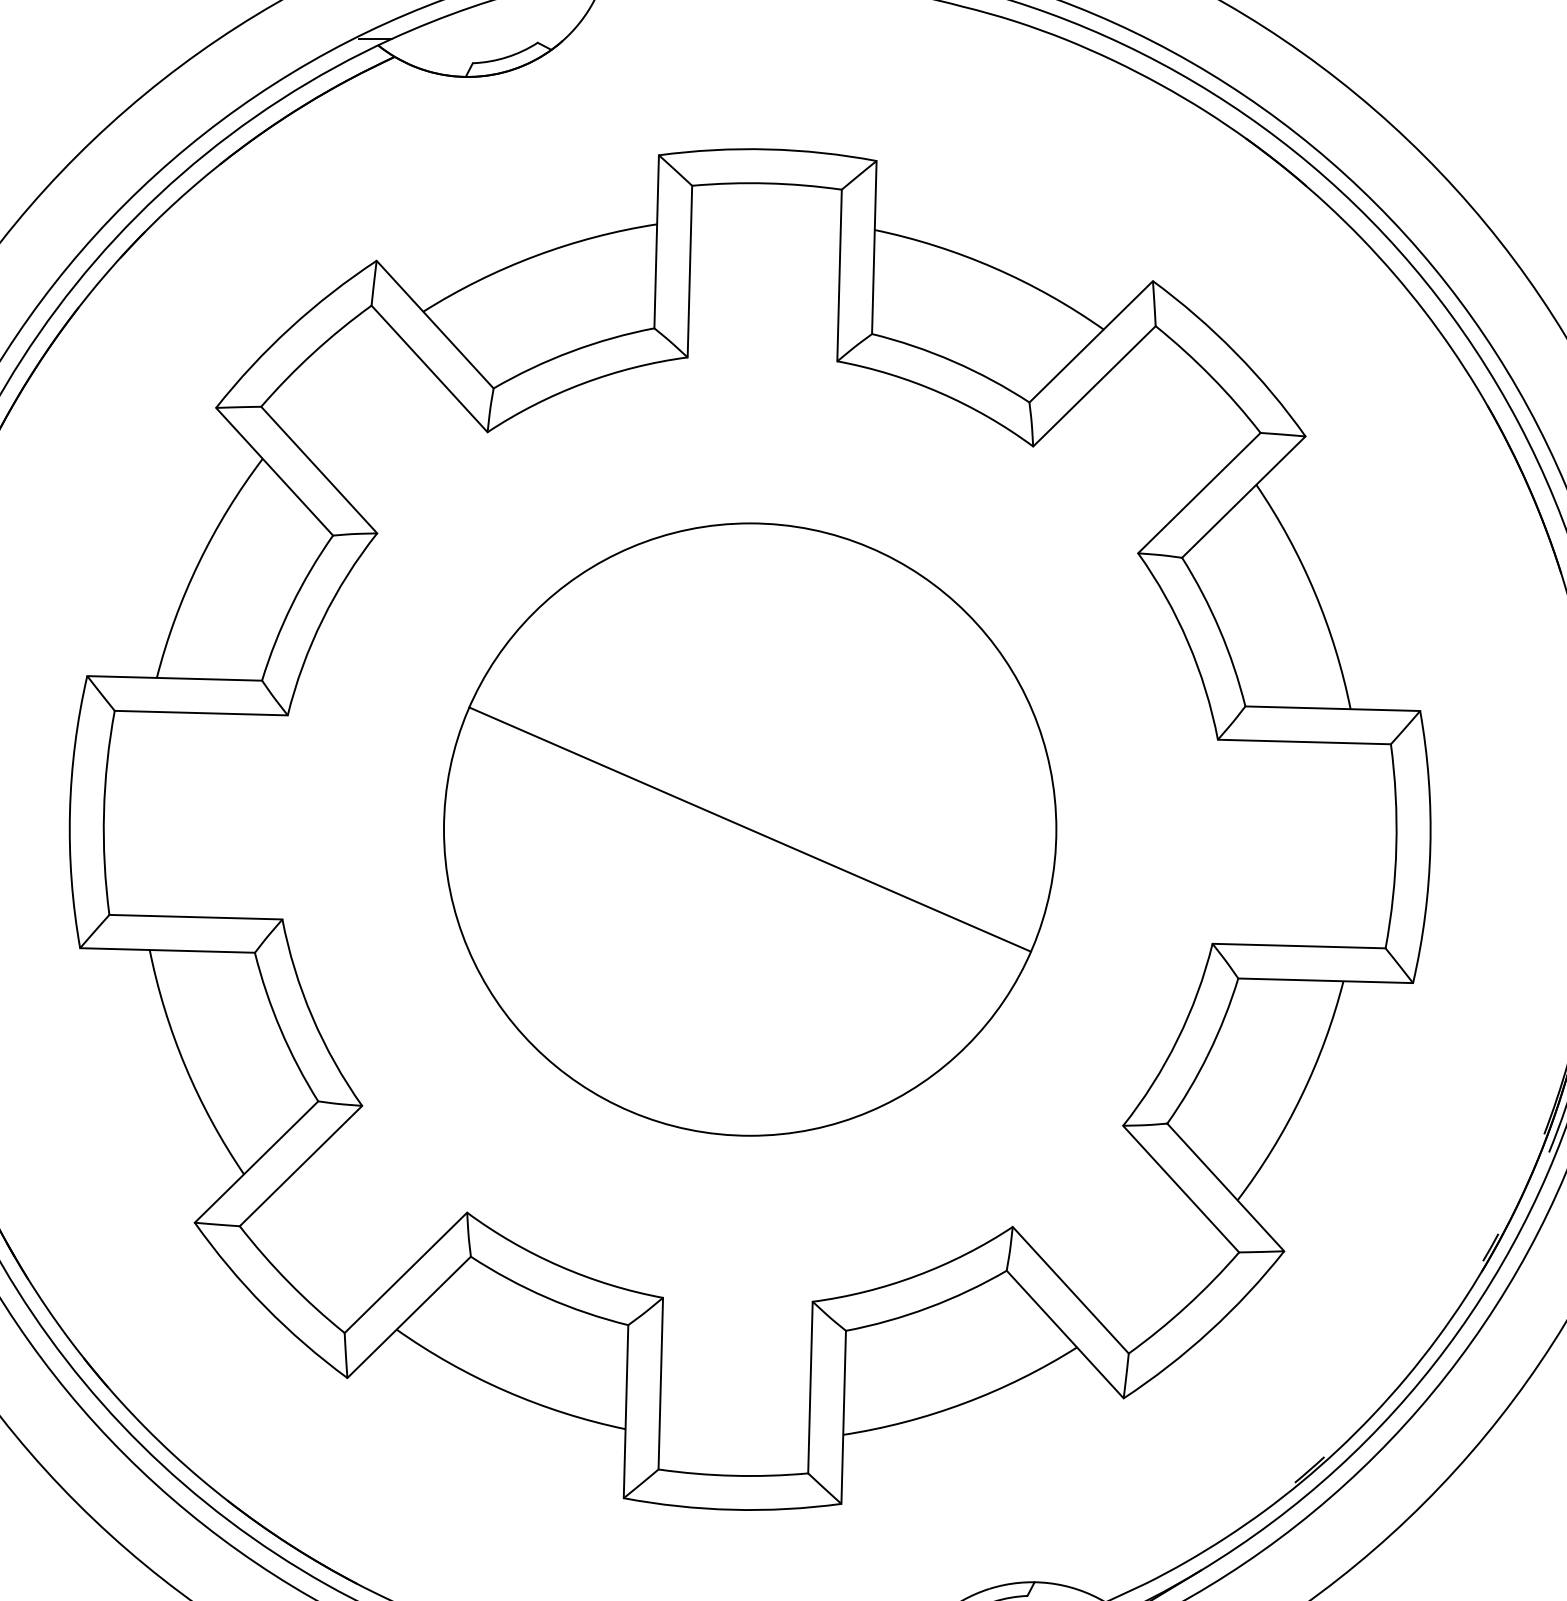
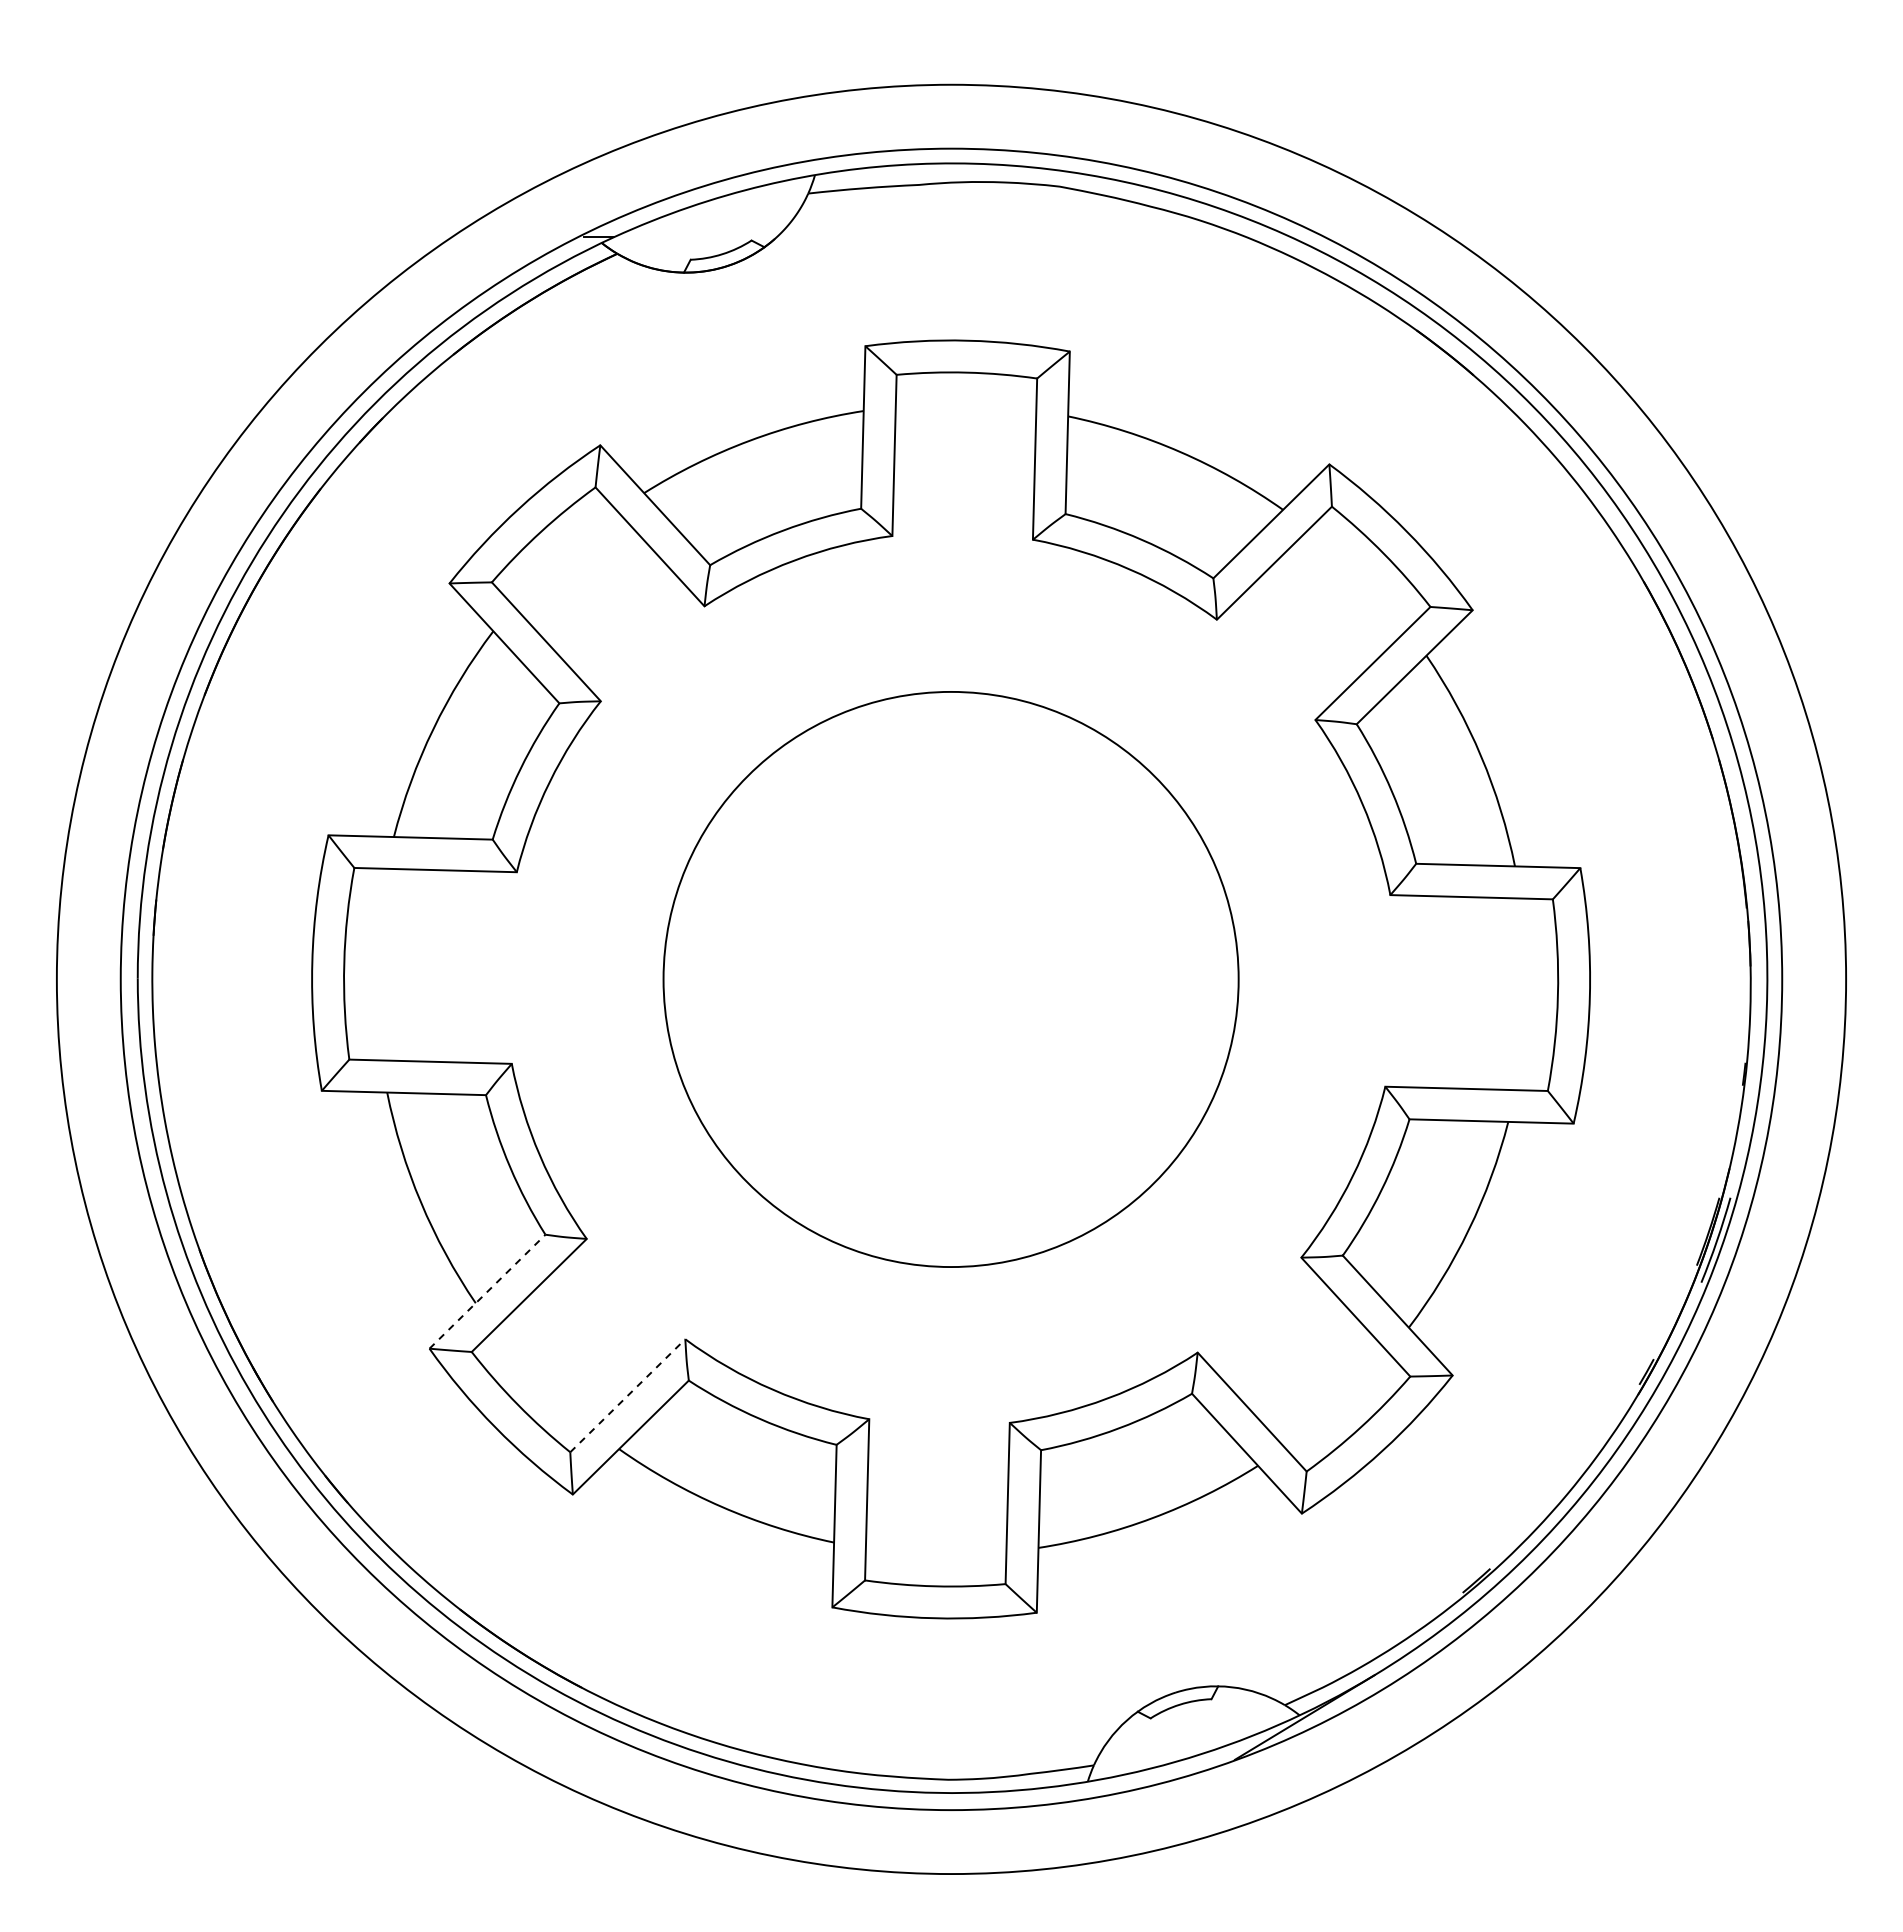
line: (749, 829) -> (950, 979), removed
line: (256, 1161) -> (487, 1291), solid -> dashed
line: (405, 1272) -> (627, 1395), solid -> dashed

